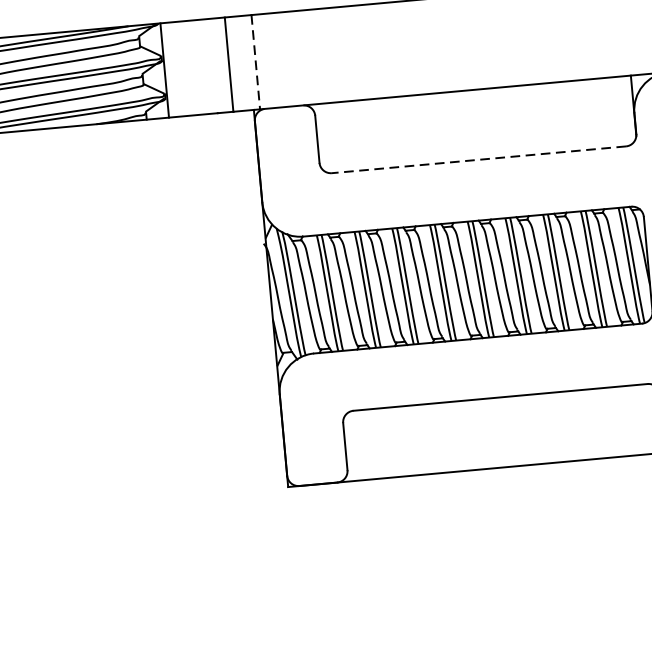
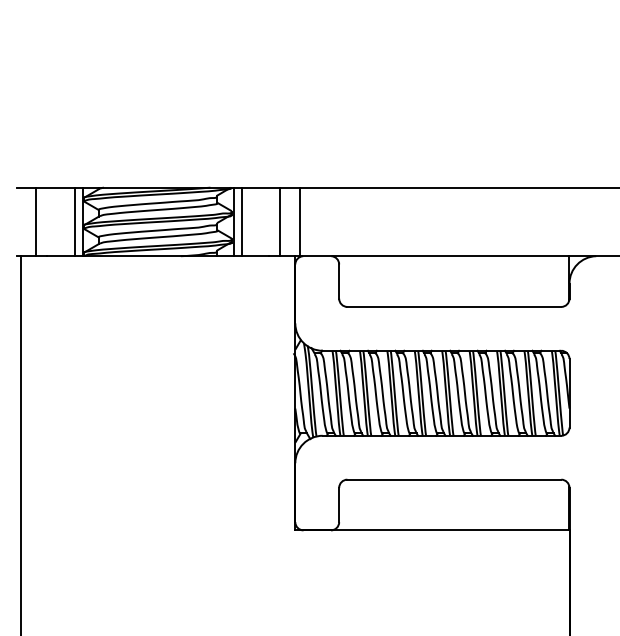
line: (255, 63) -> (299, 222), dashed -> solid
line: (175, 68) -> (241, 221), added
line: (479, 159) -> (454, 306), dashed -> solid

